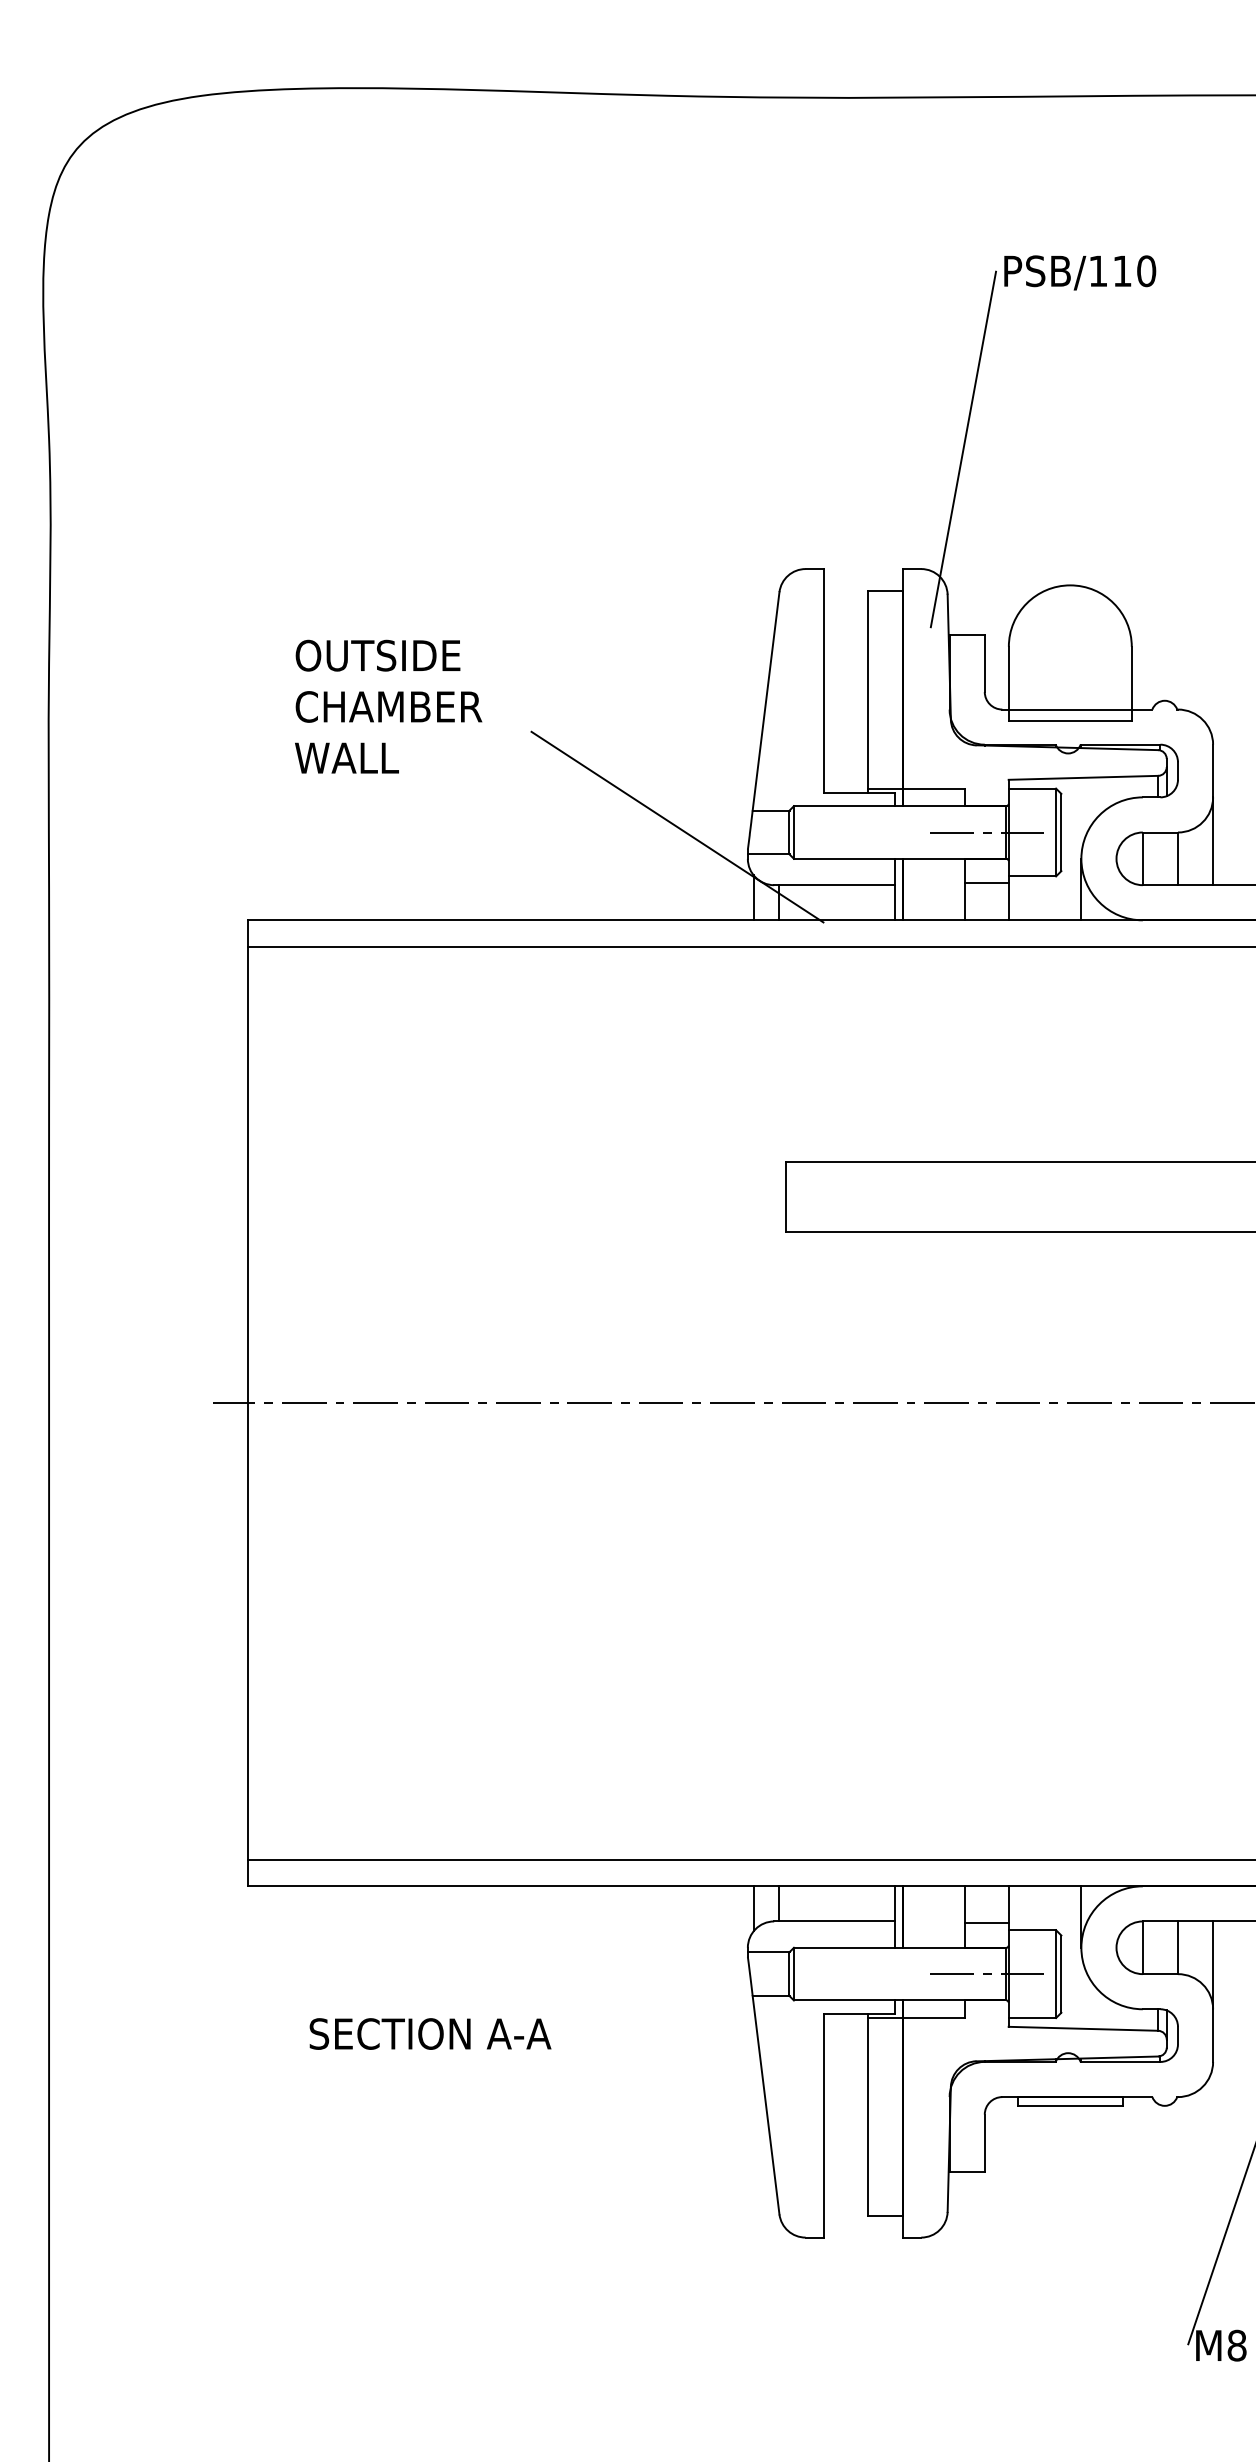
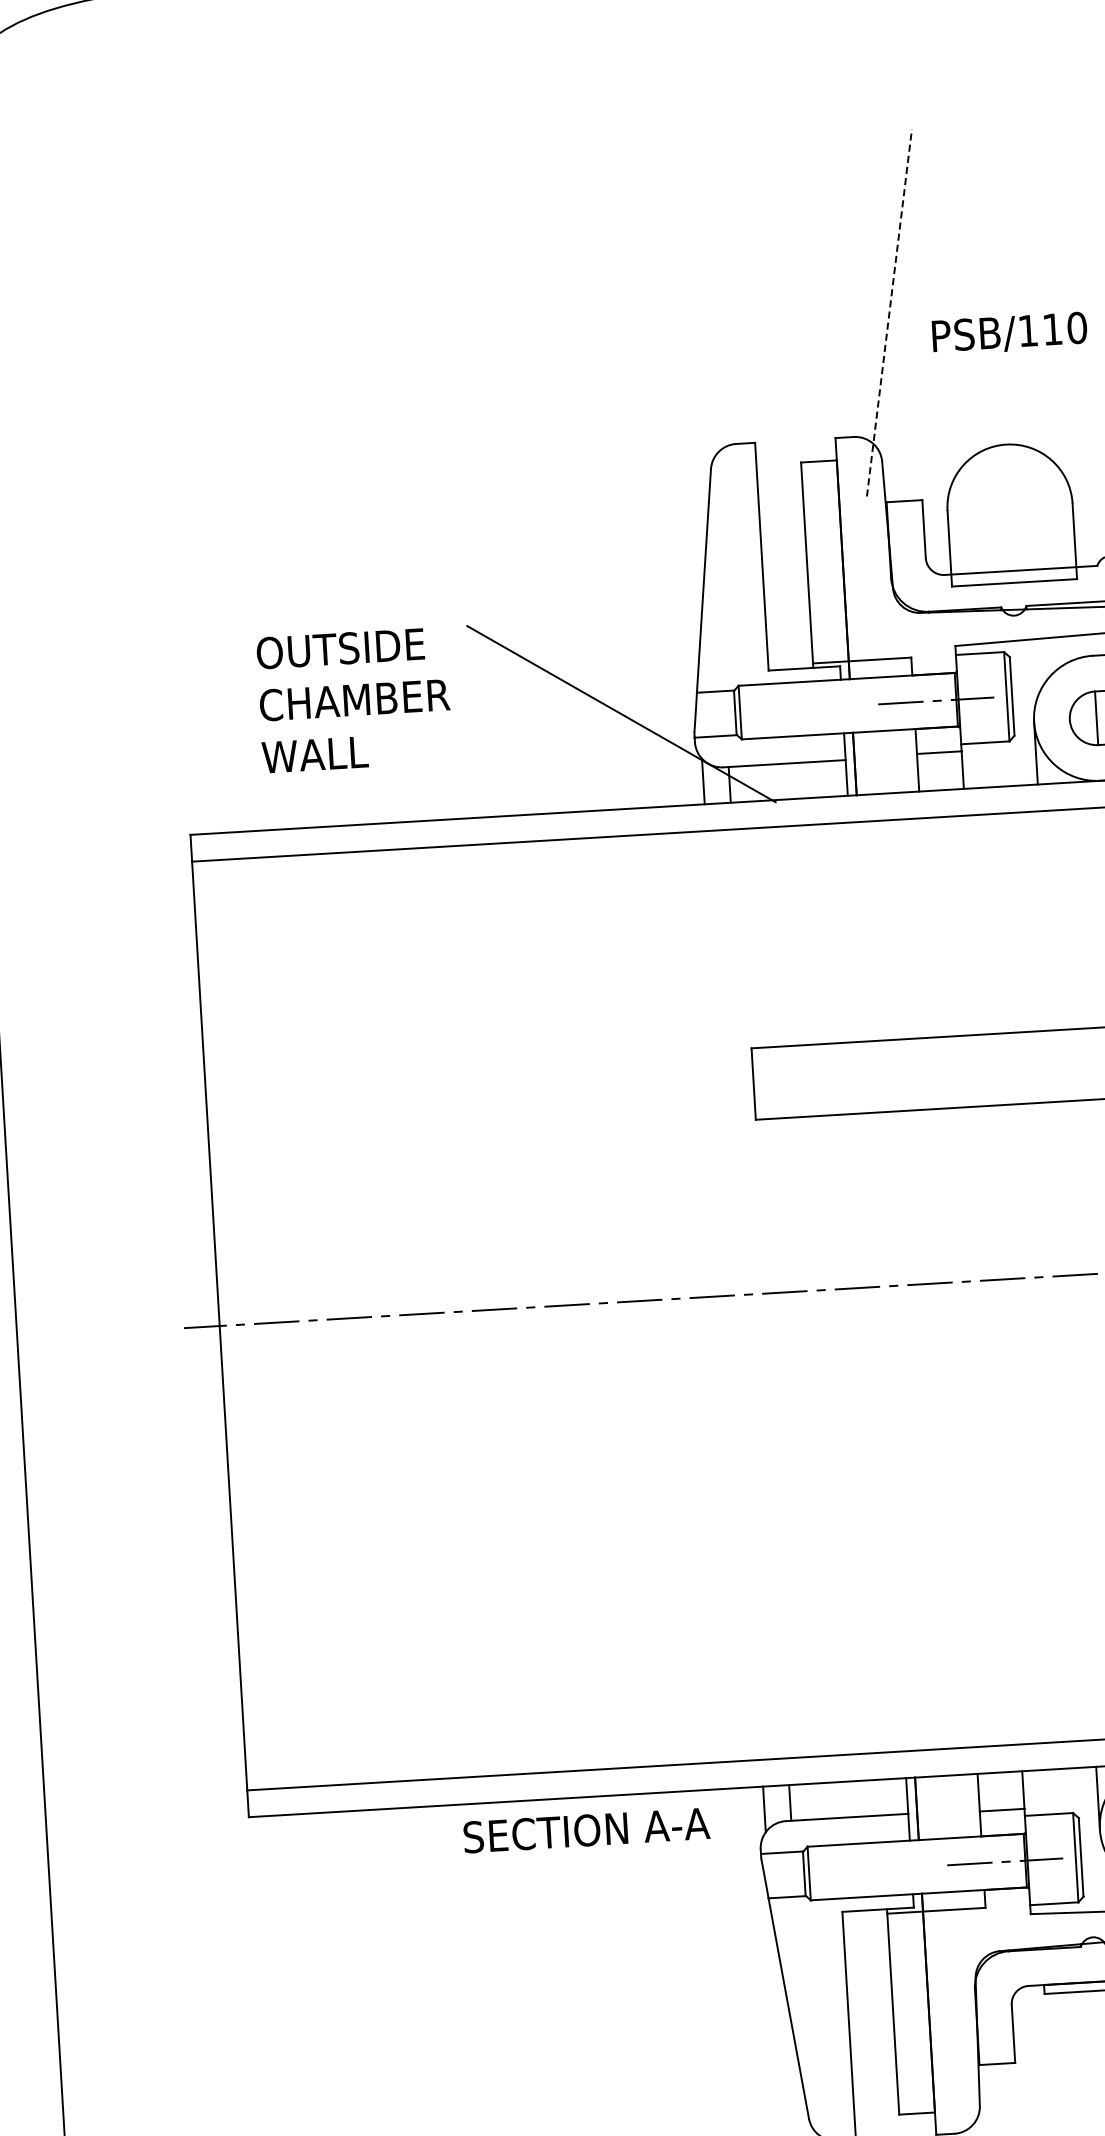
text: (1080, 272) -> (1010, 333), moved
line: (963, 449) -> (889, 312), solid -> dashed
text: (388, 706) -> (354, 699), moved
text: (430, 2033) -> (586, 1829), moved

